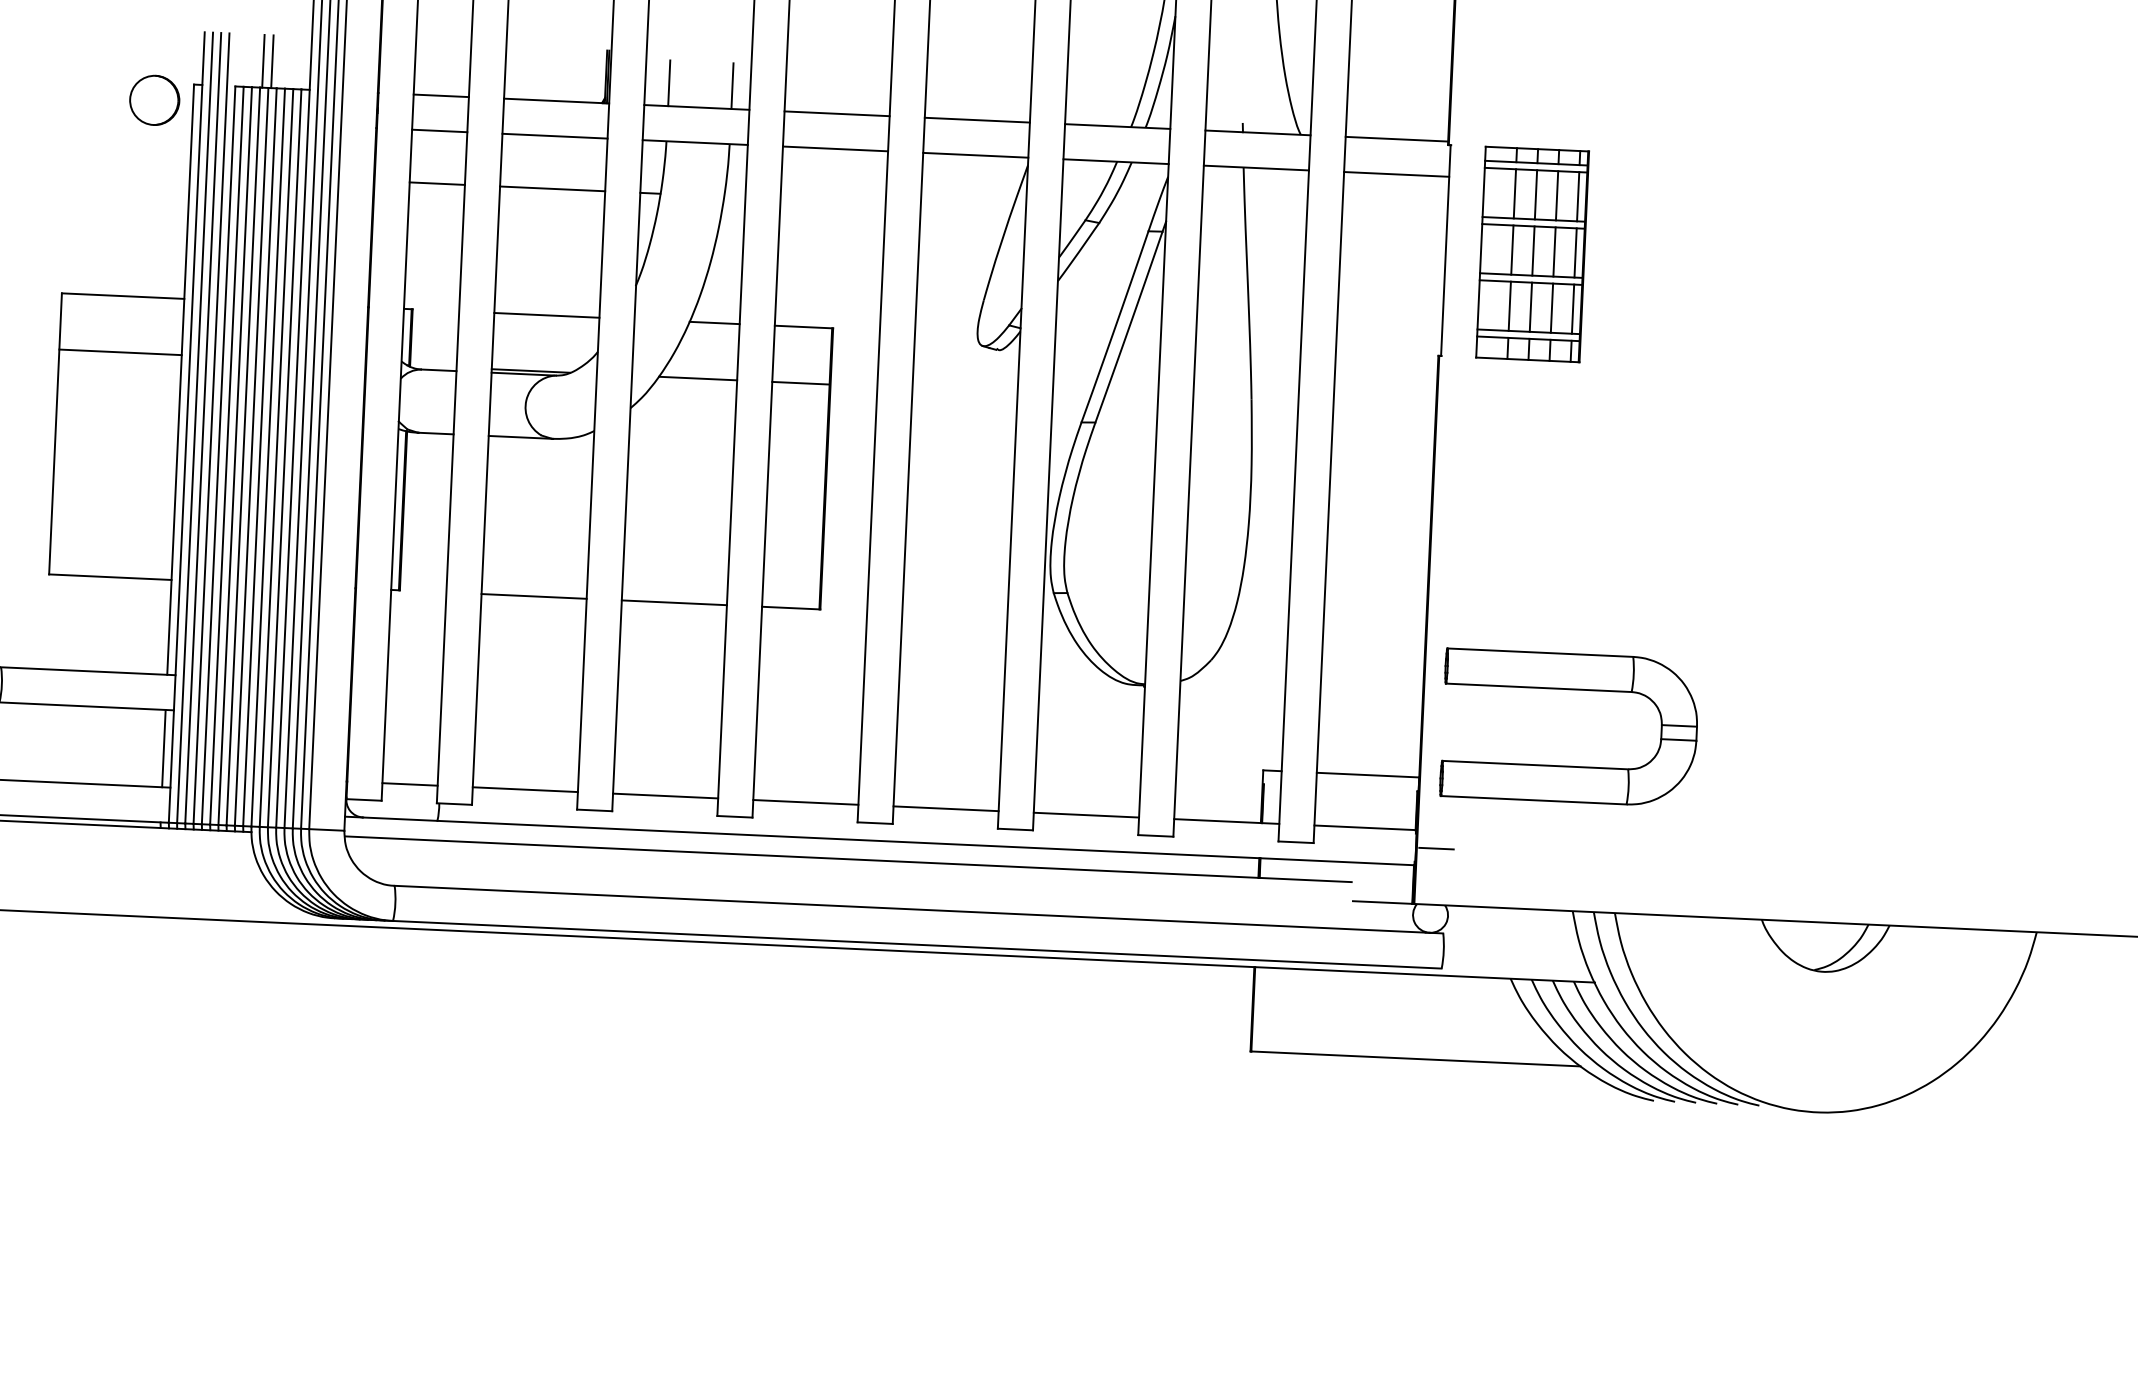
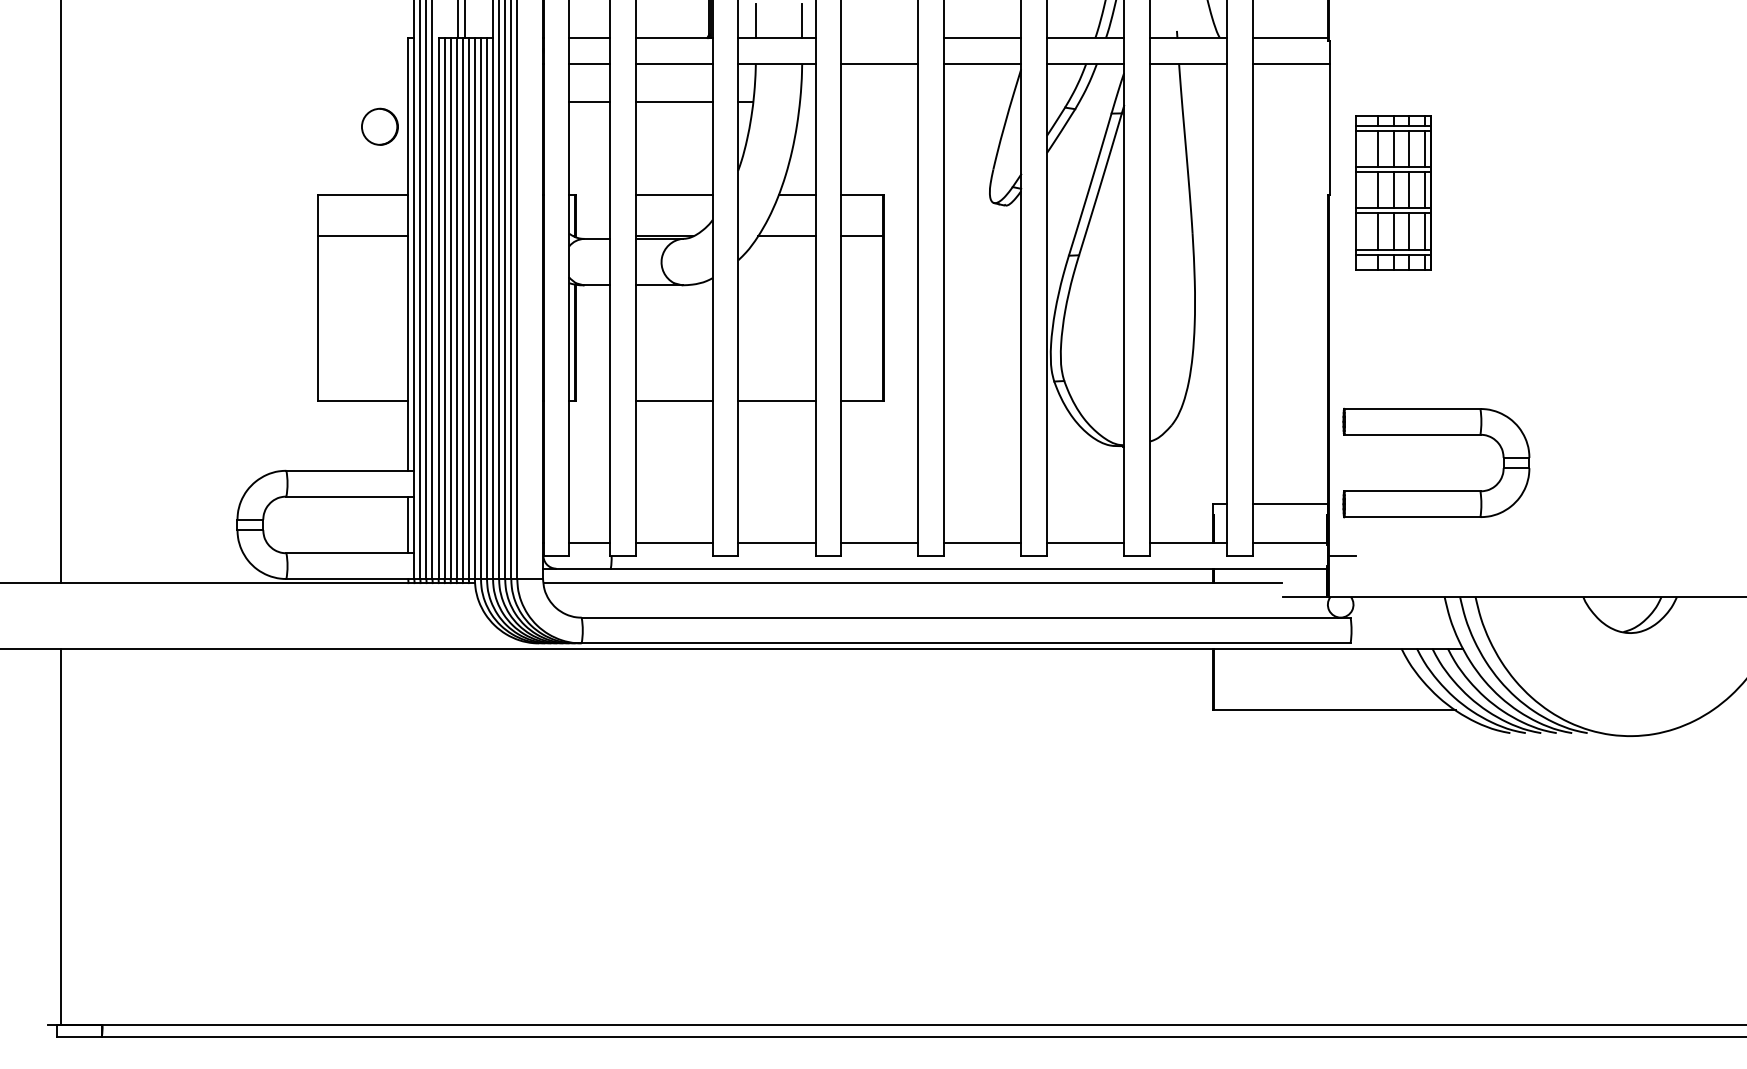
circle: (154, 99) -> (379, 126), moved
line: (836, 113) -> (879, 37), removed
part: (1532, 254) -> (1393, 192), moved

